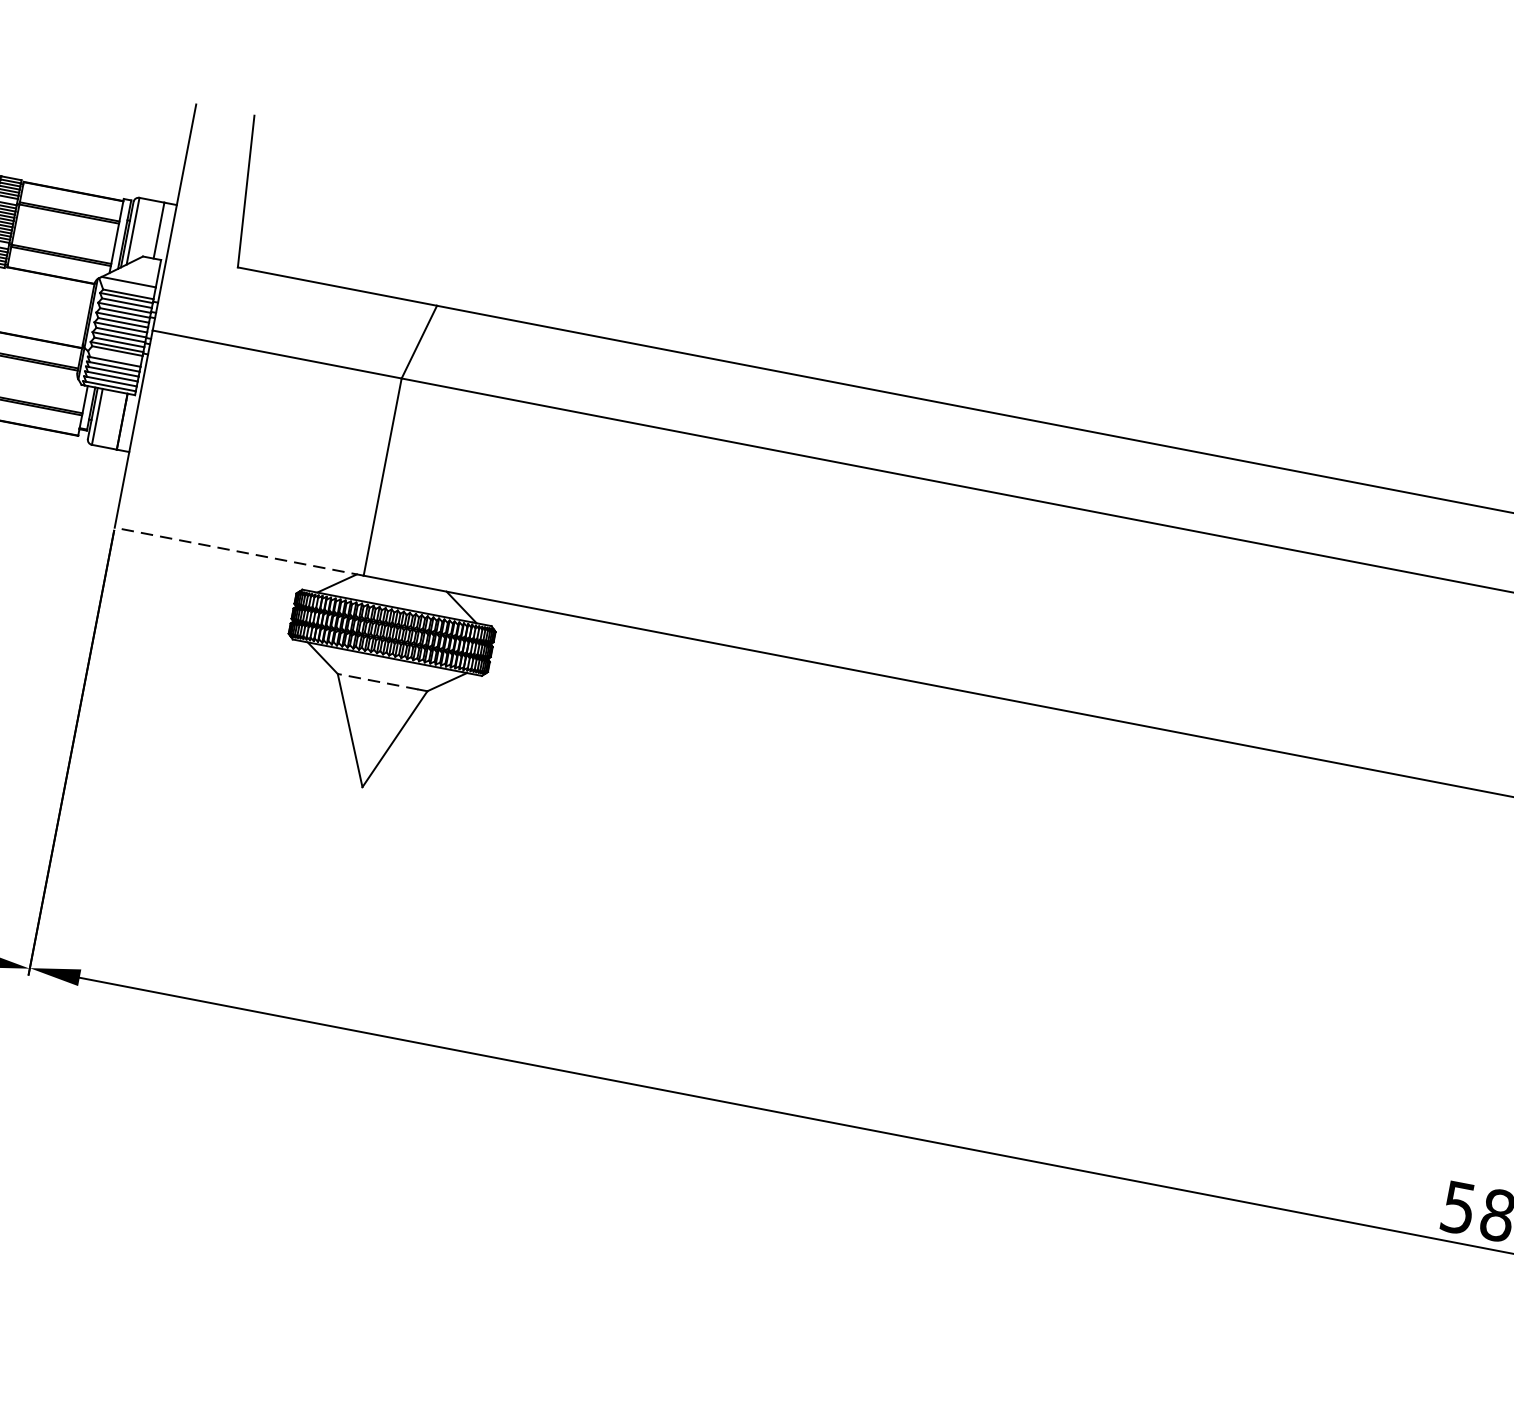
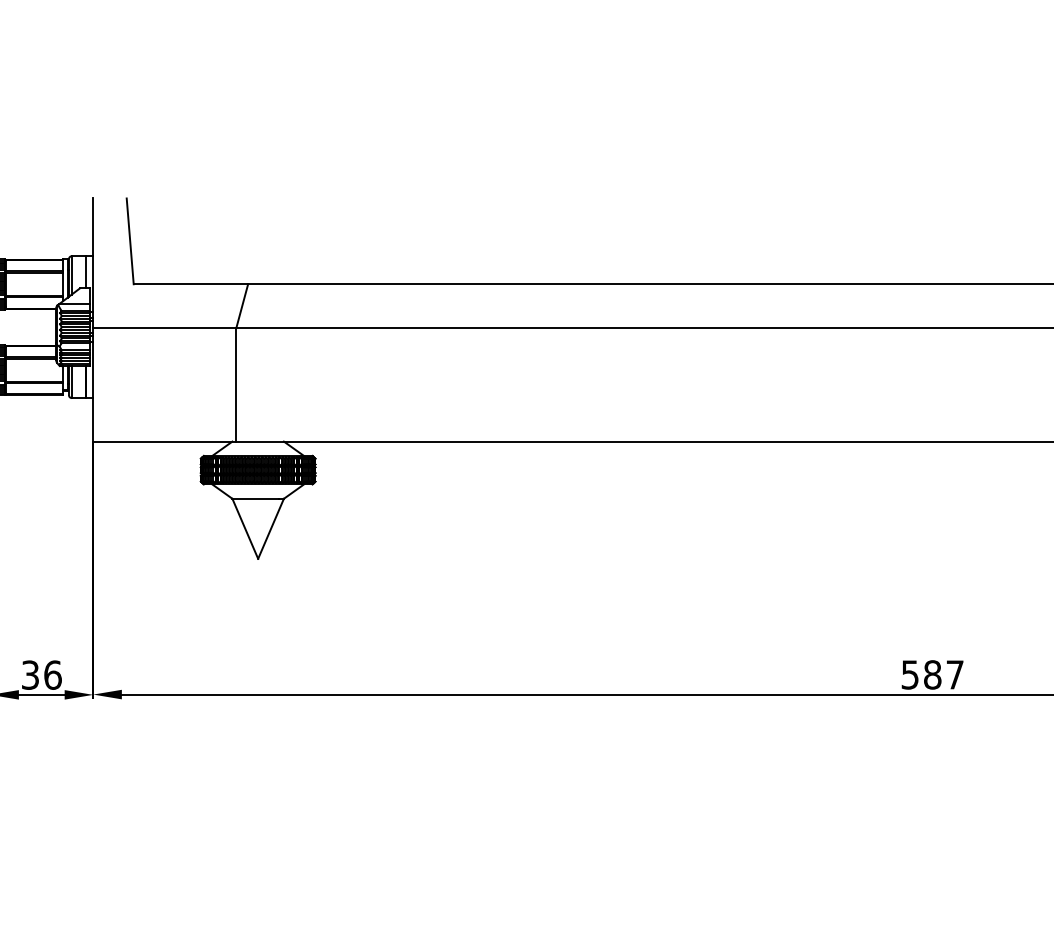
line: (238, 551) -> (164, 441), dashed -> solid
line: (378, 681) -> (255, 498), dashed -> solid

